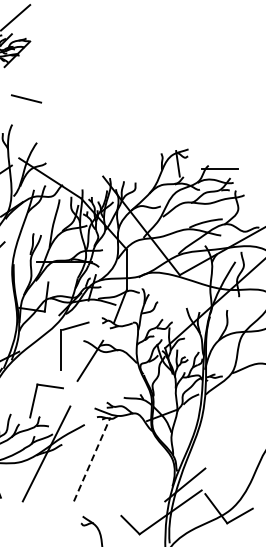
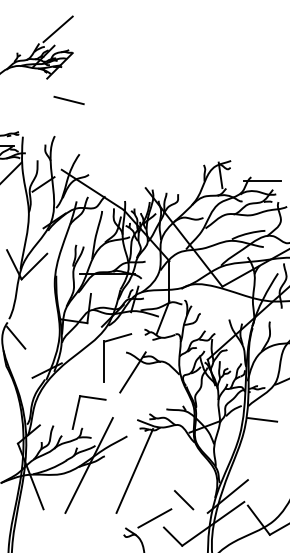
line: (25, 98) -> (68, 100), moved
line: (219, 407) -> (262, 419), added
line: (91, 458) -> (134, 470), dashed -> solid
line: (140, 488) -> (183, 500), added
line: (111, 506) -> (154, 518), added

